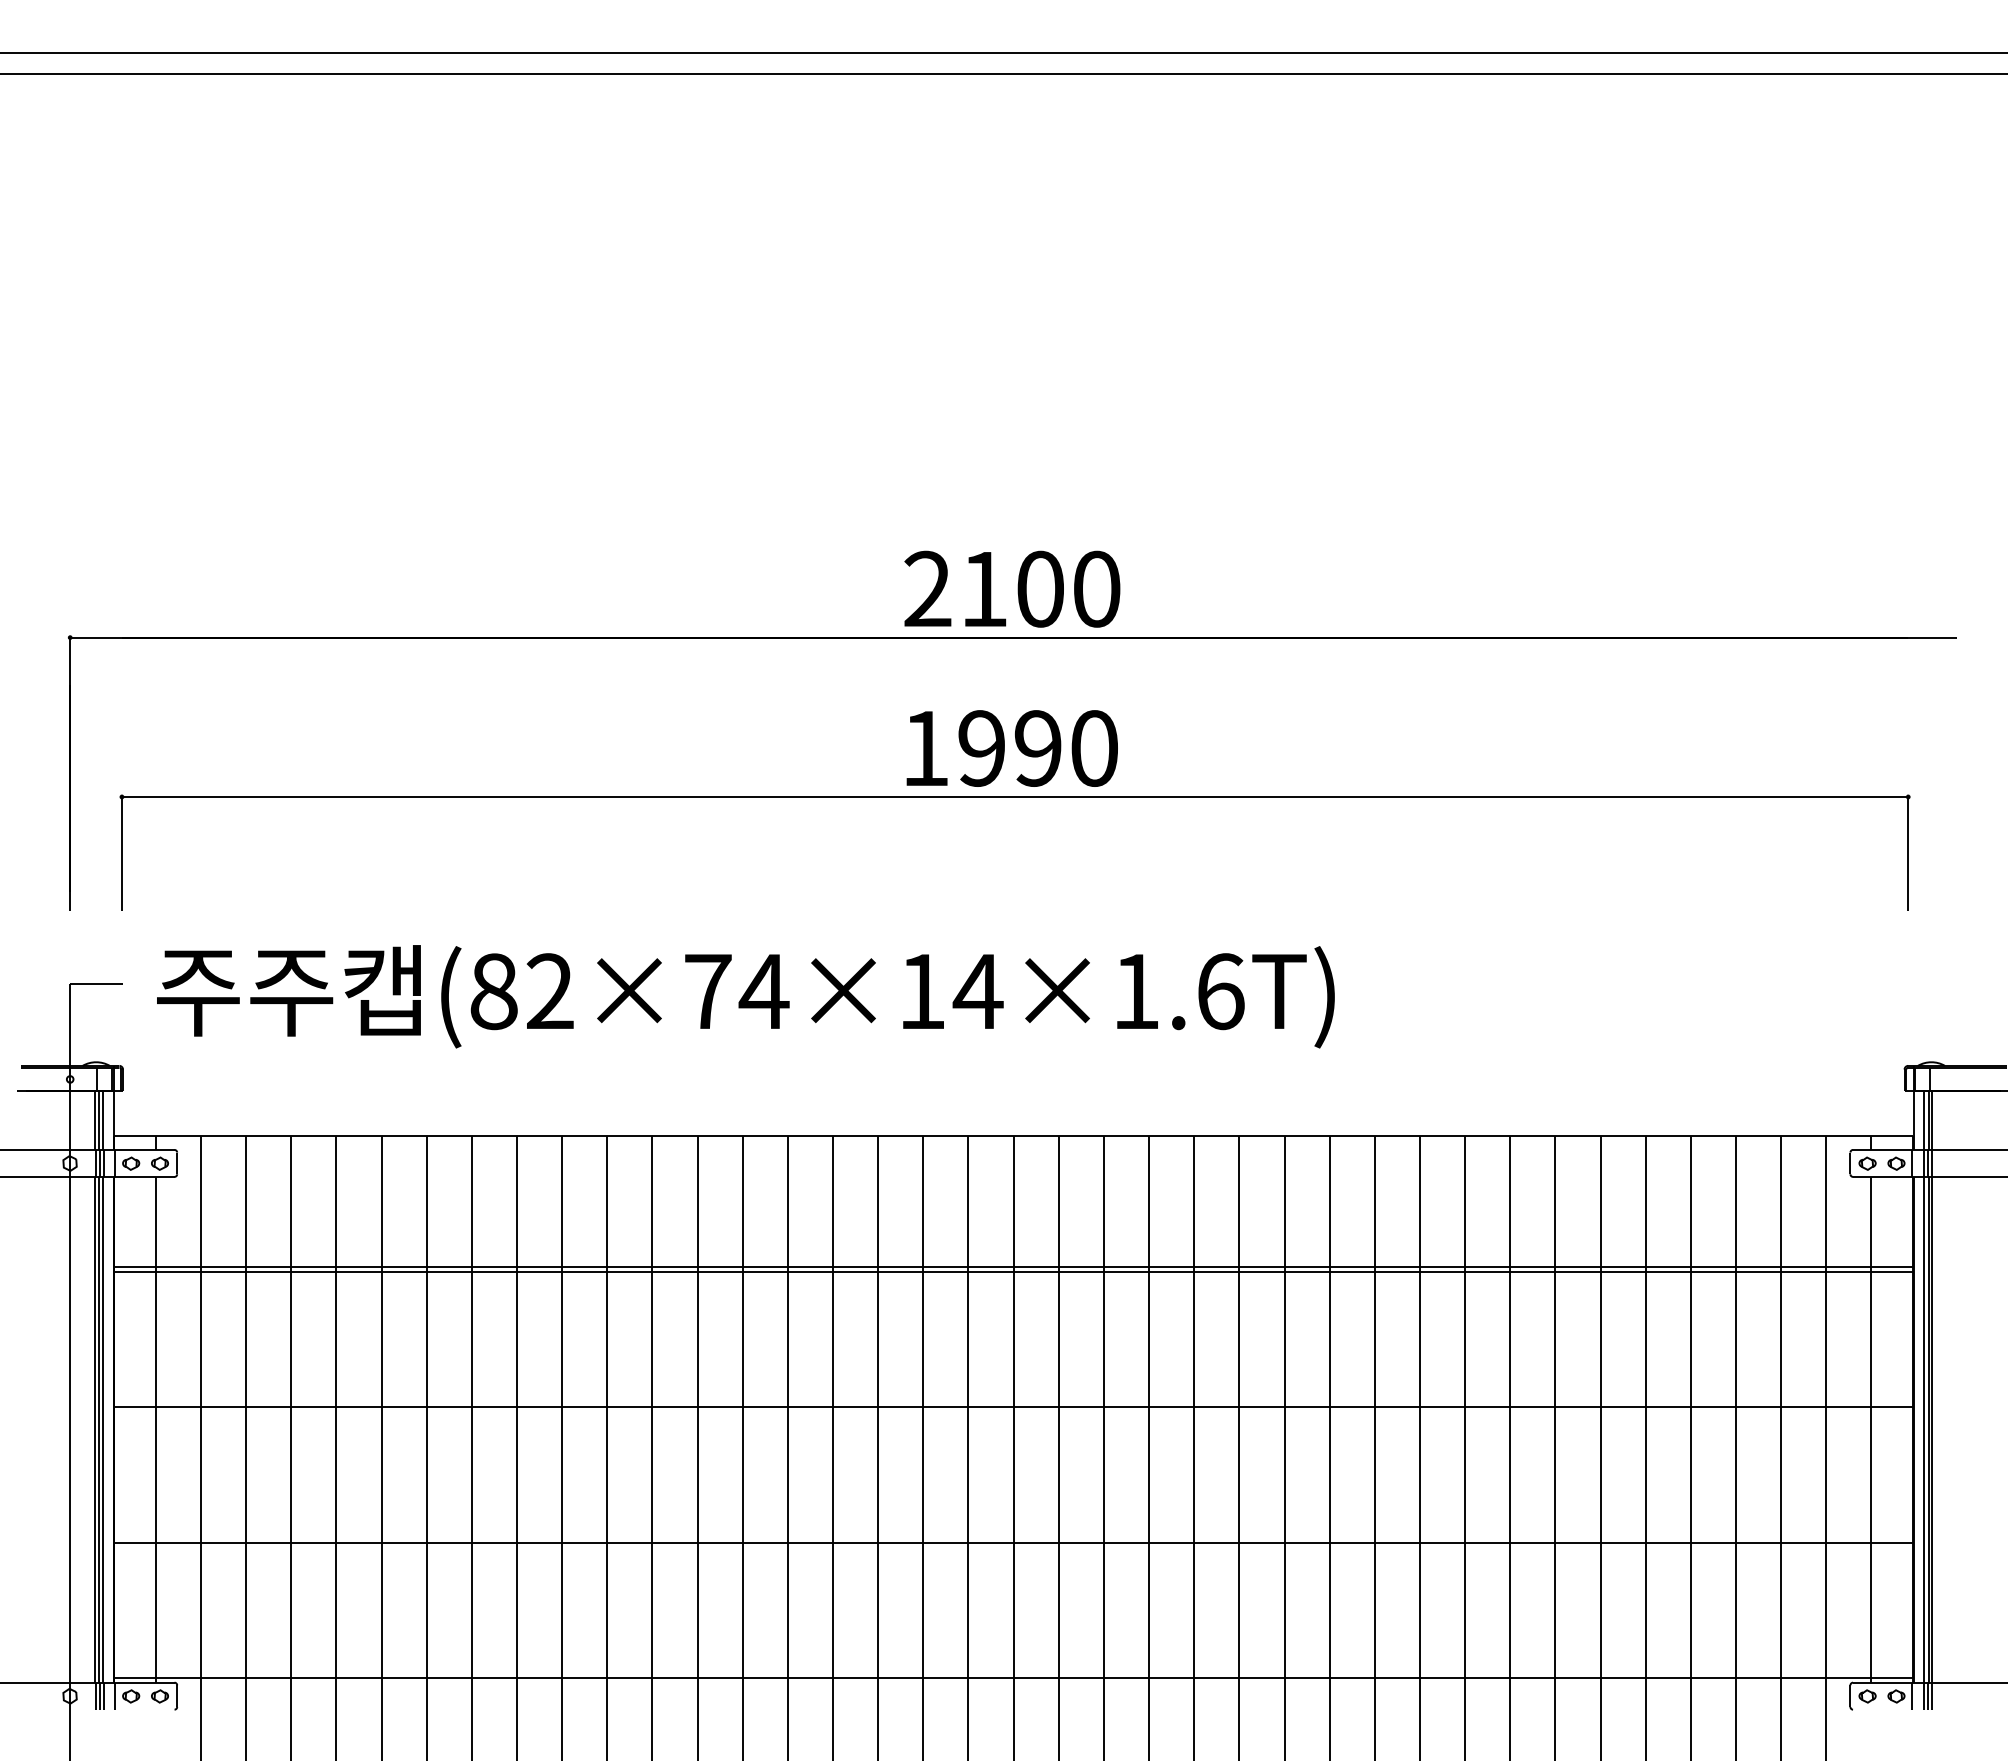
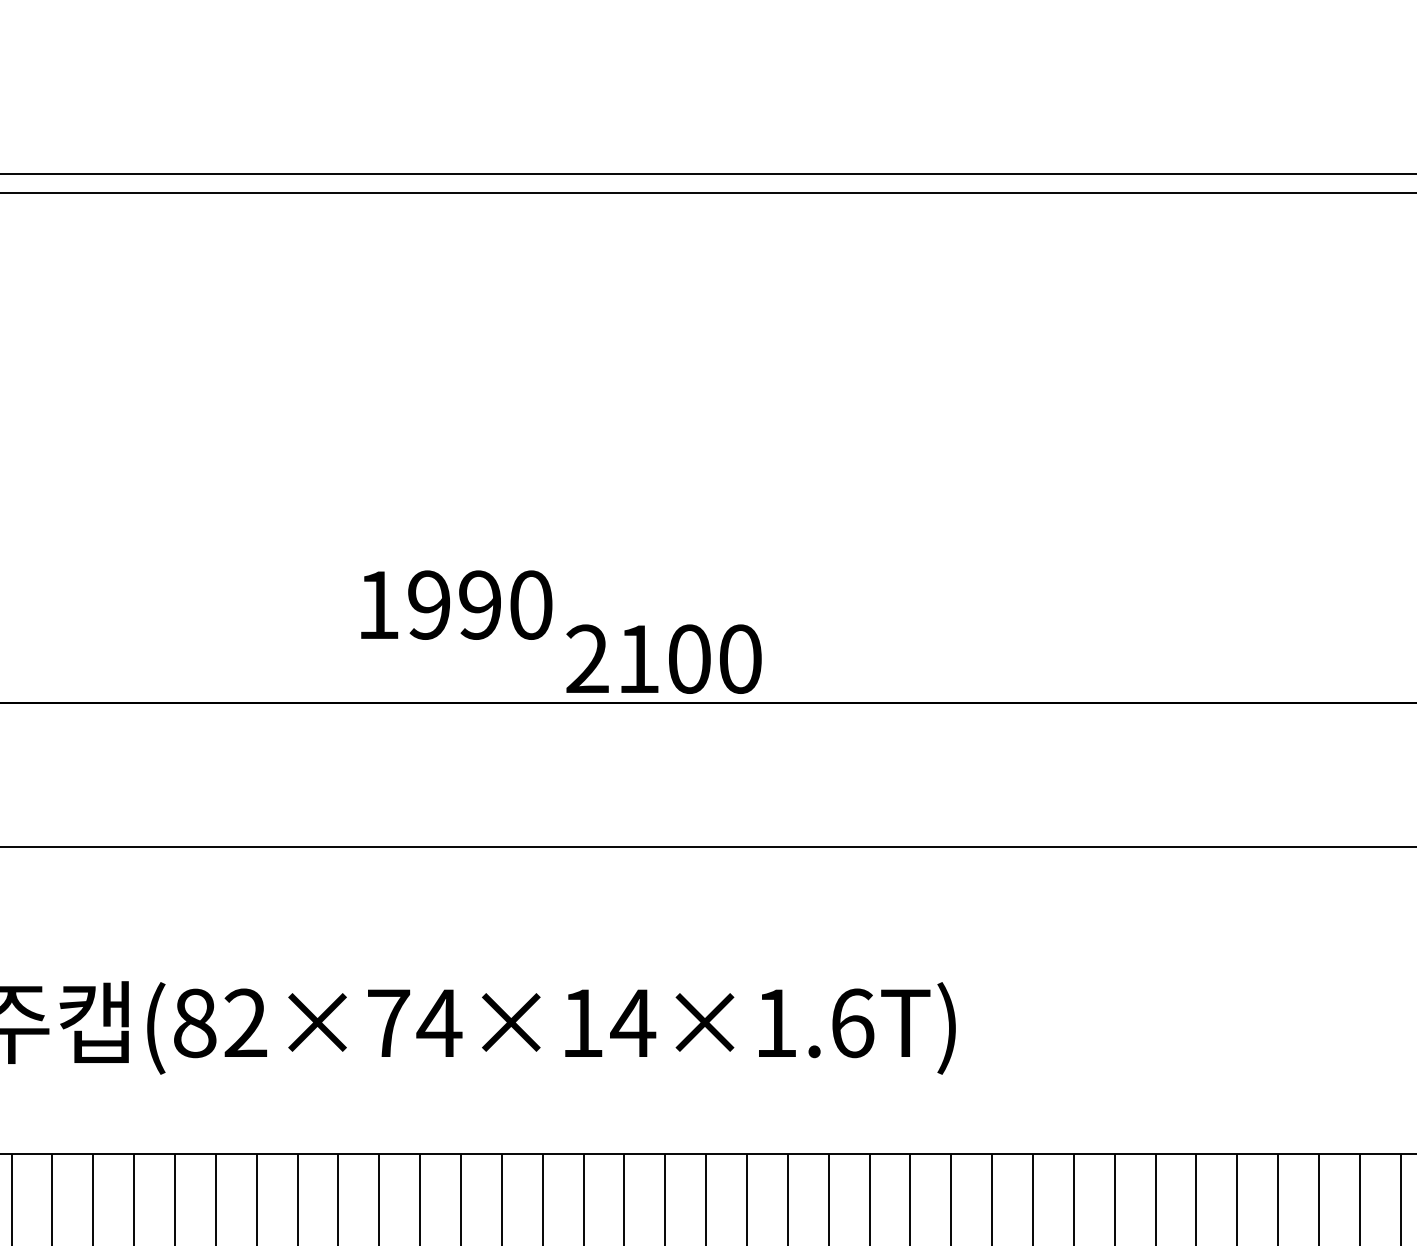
text: (1011, 748) -> (456, 605), moved

